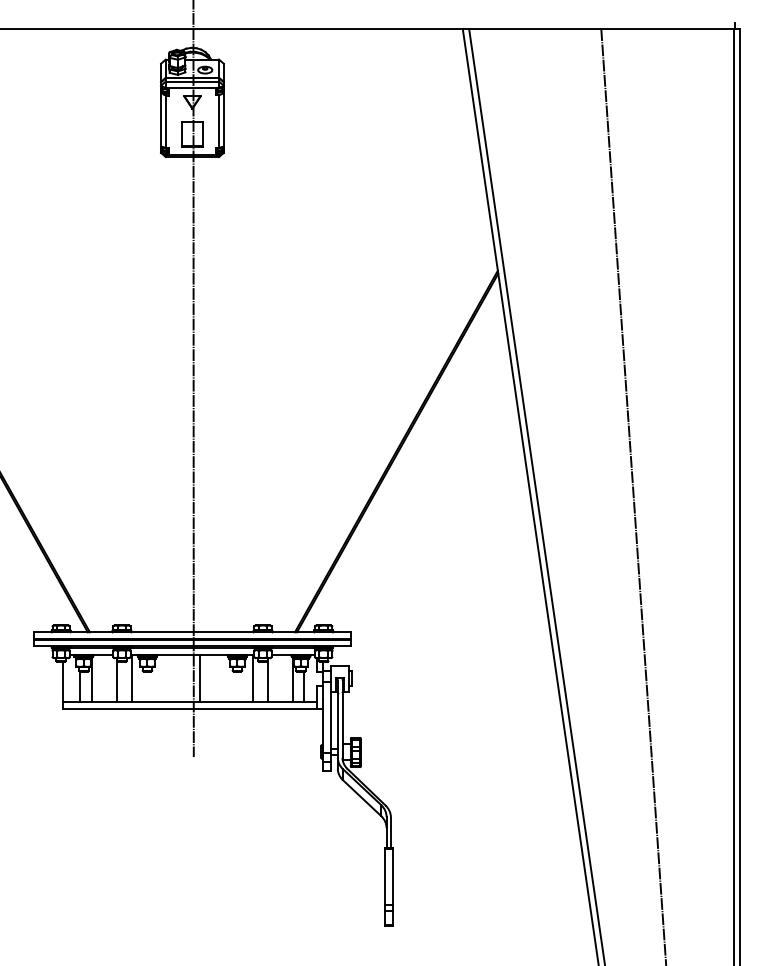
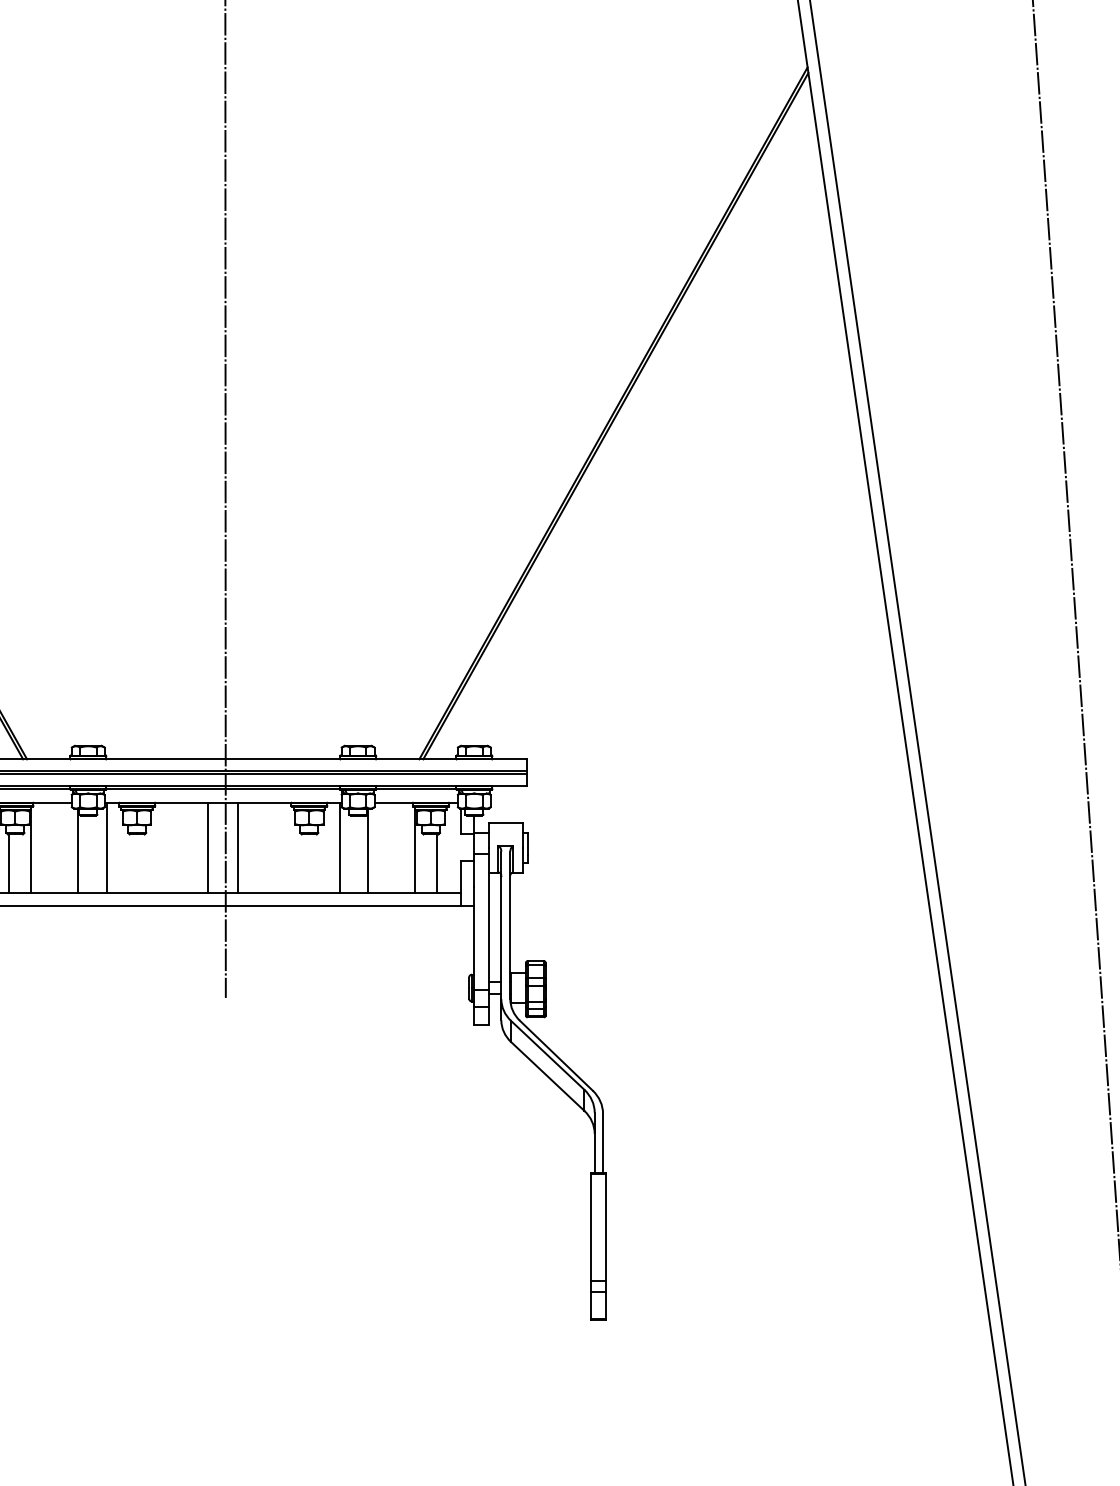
line: (184, 678) -> (208, 847), added

